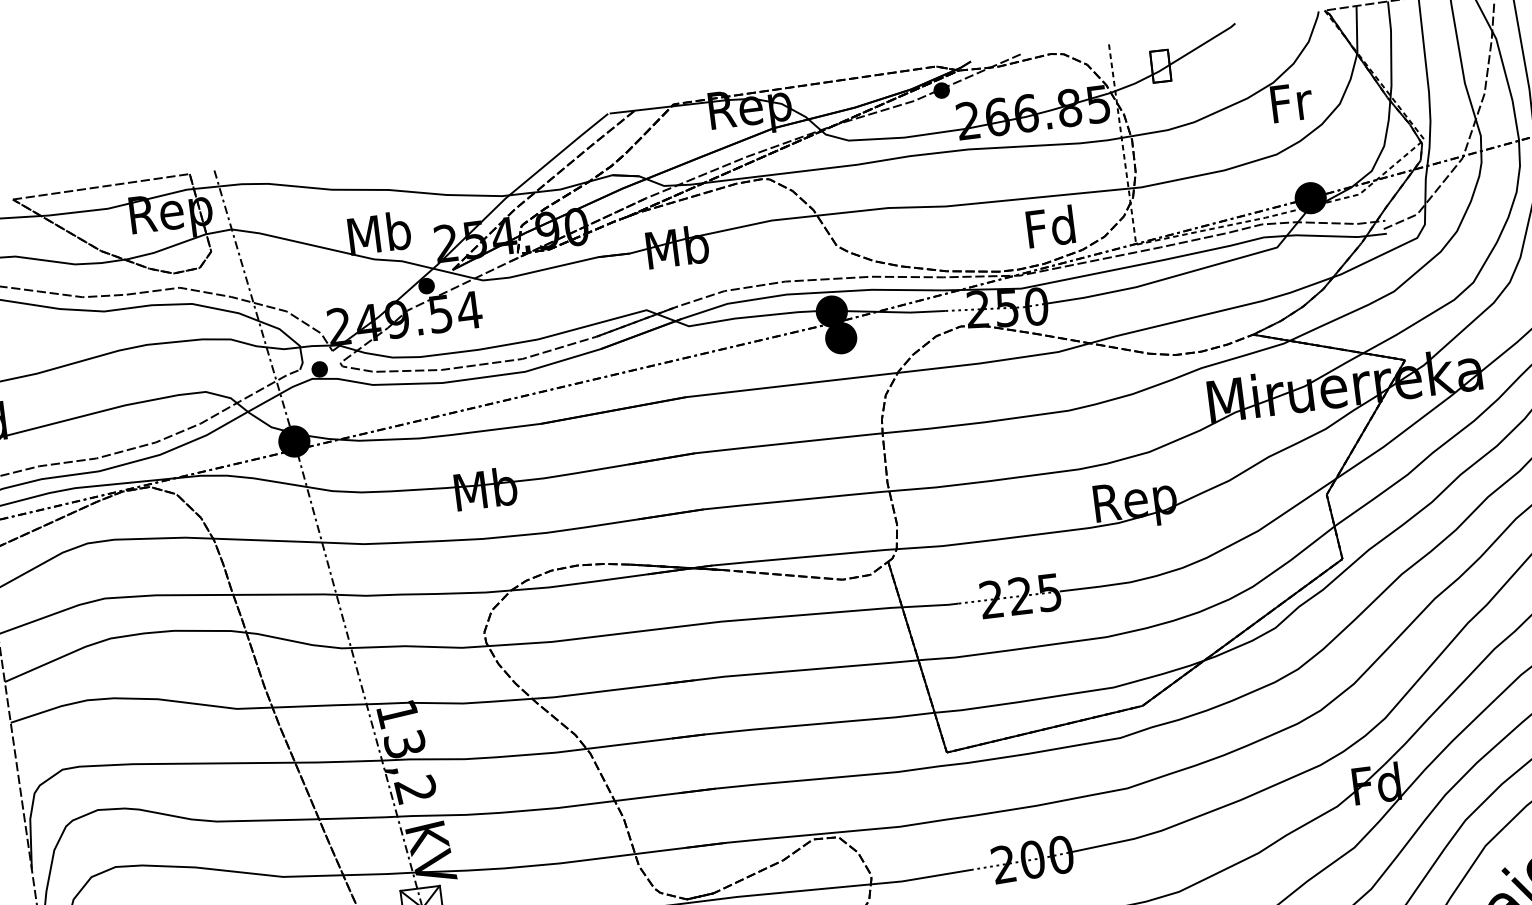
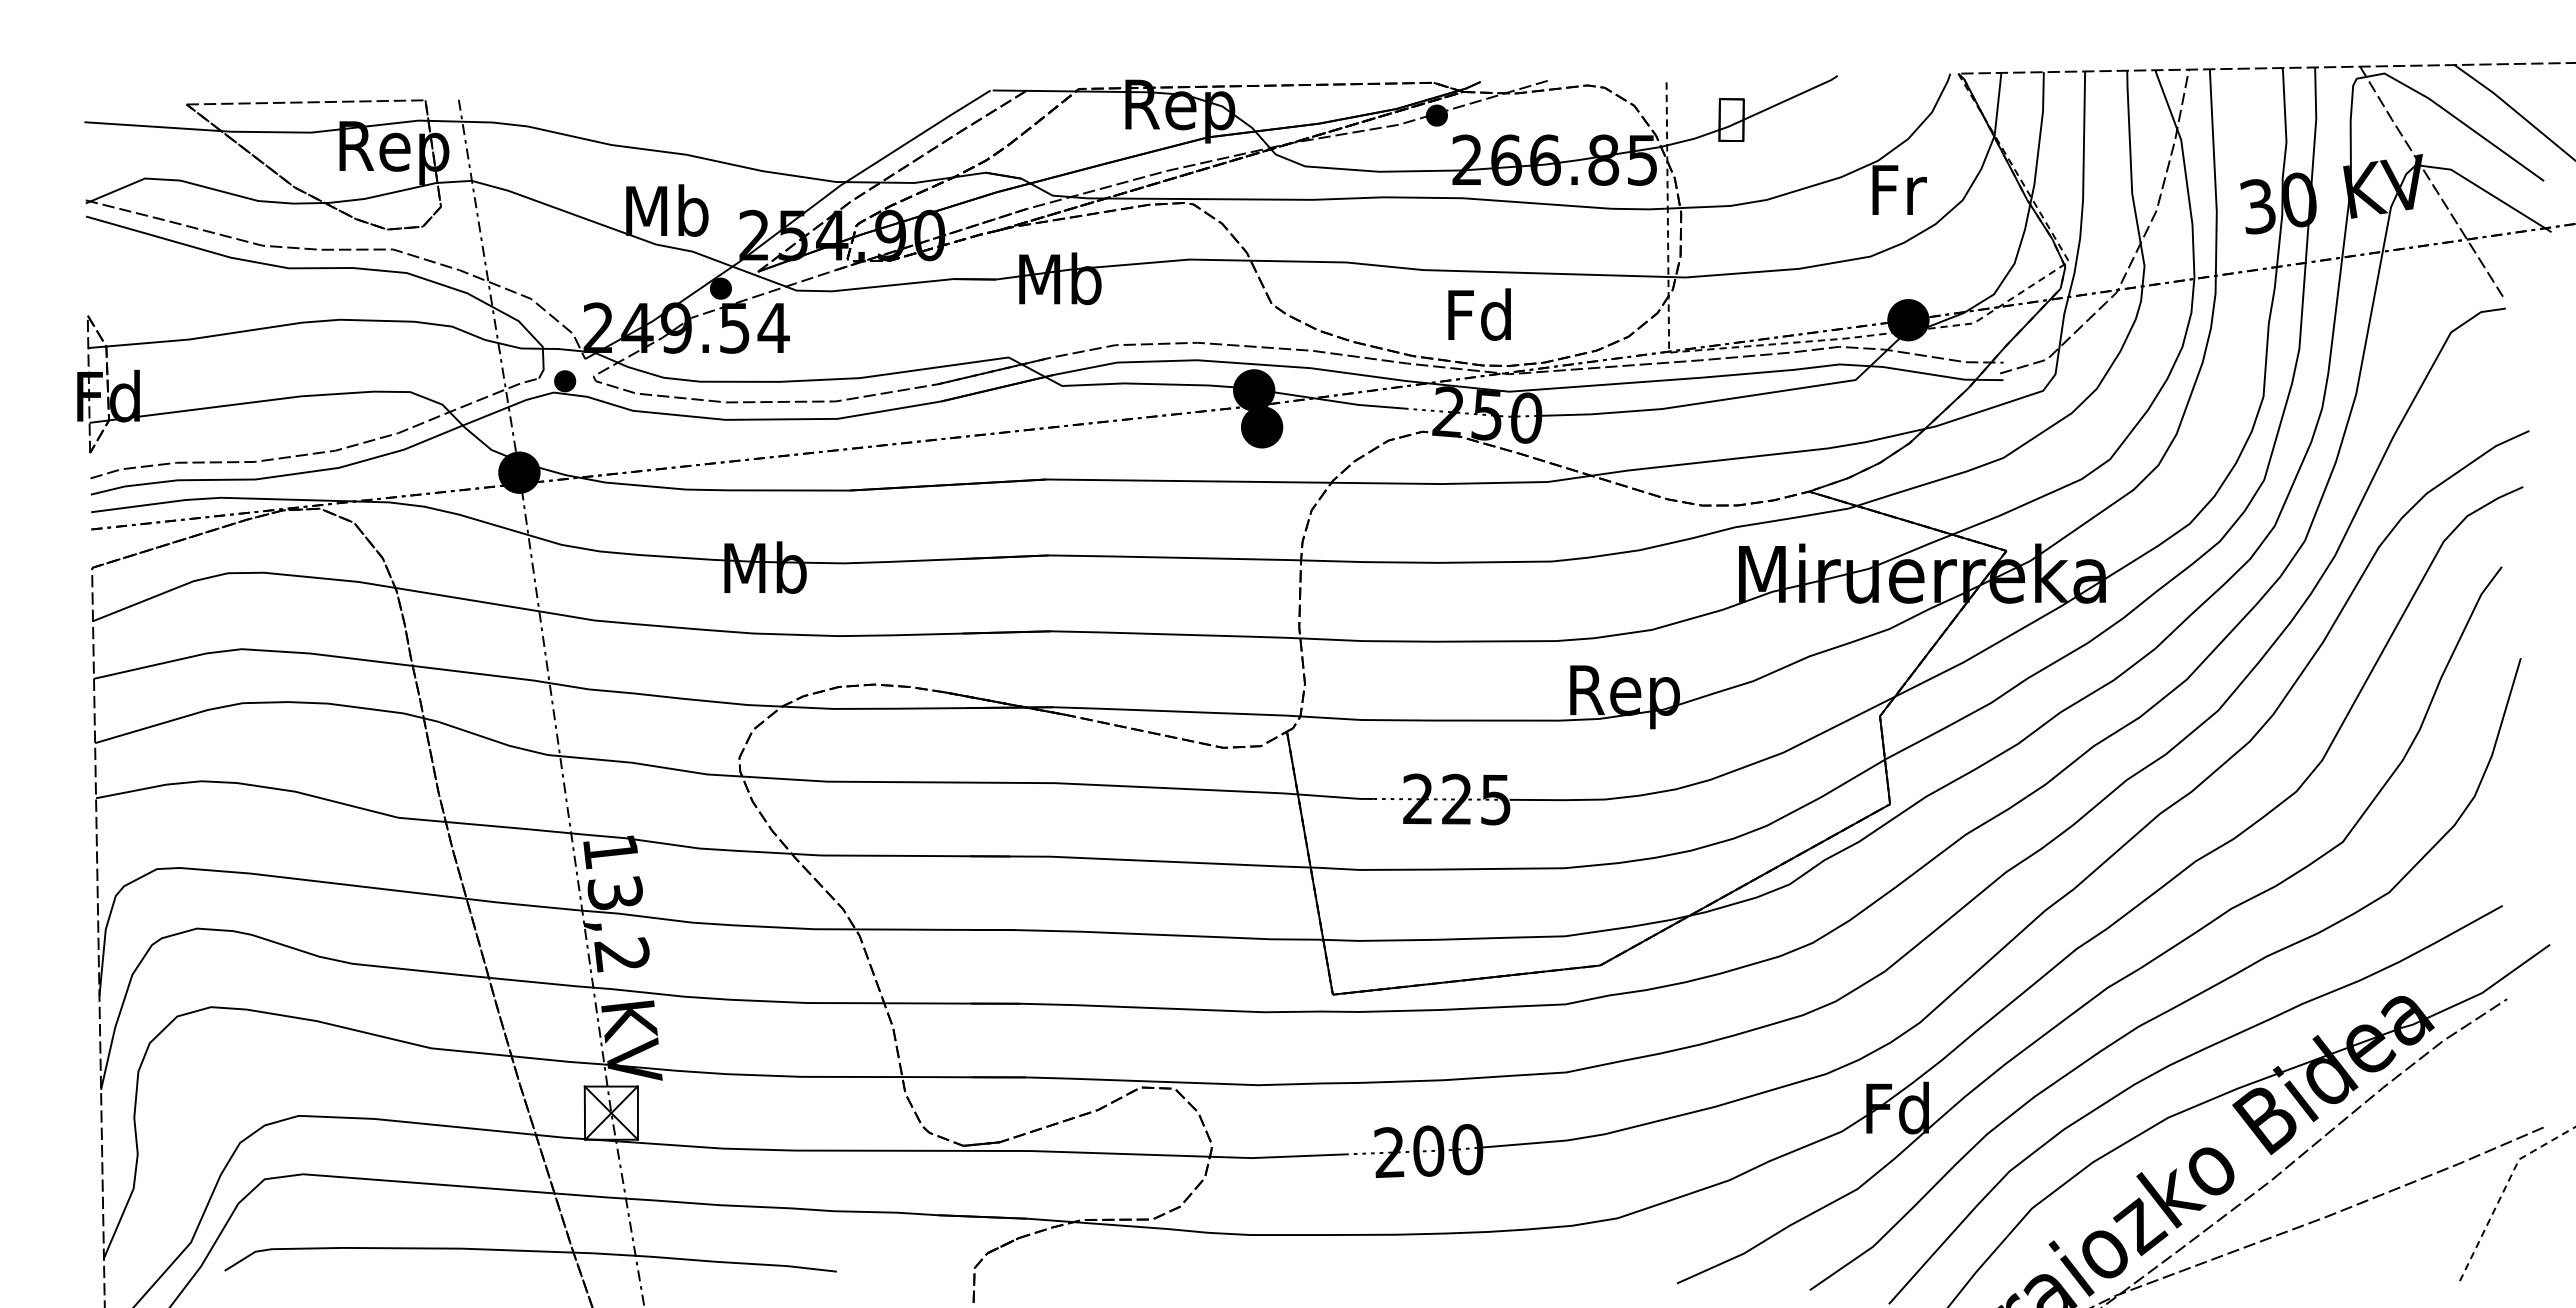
text: (1050, 226) -> (1479, 314), moved

